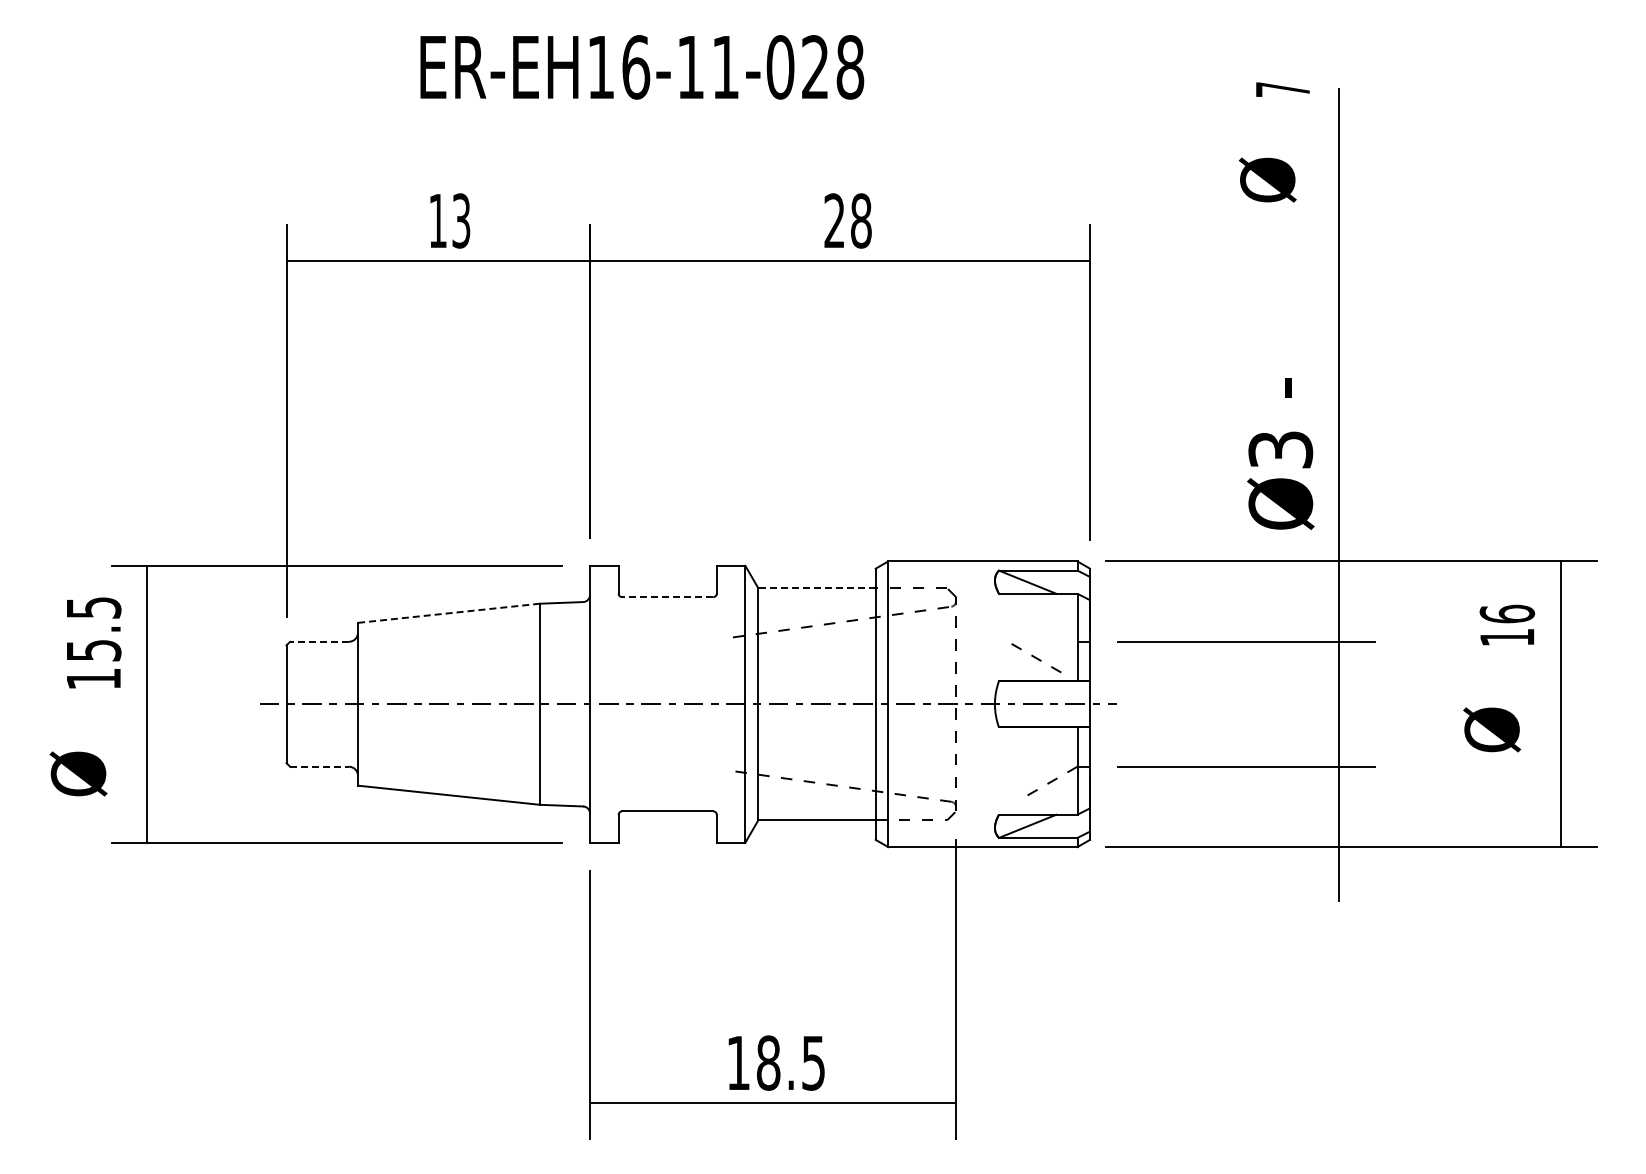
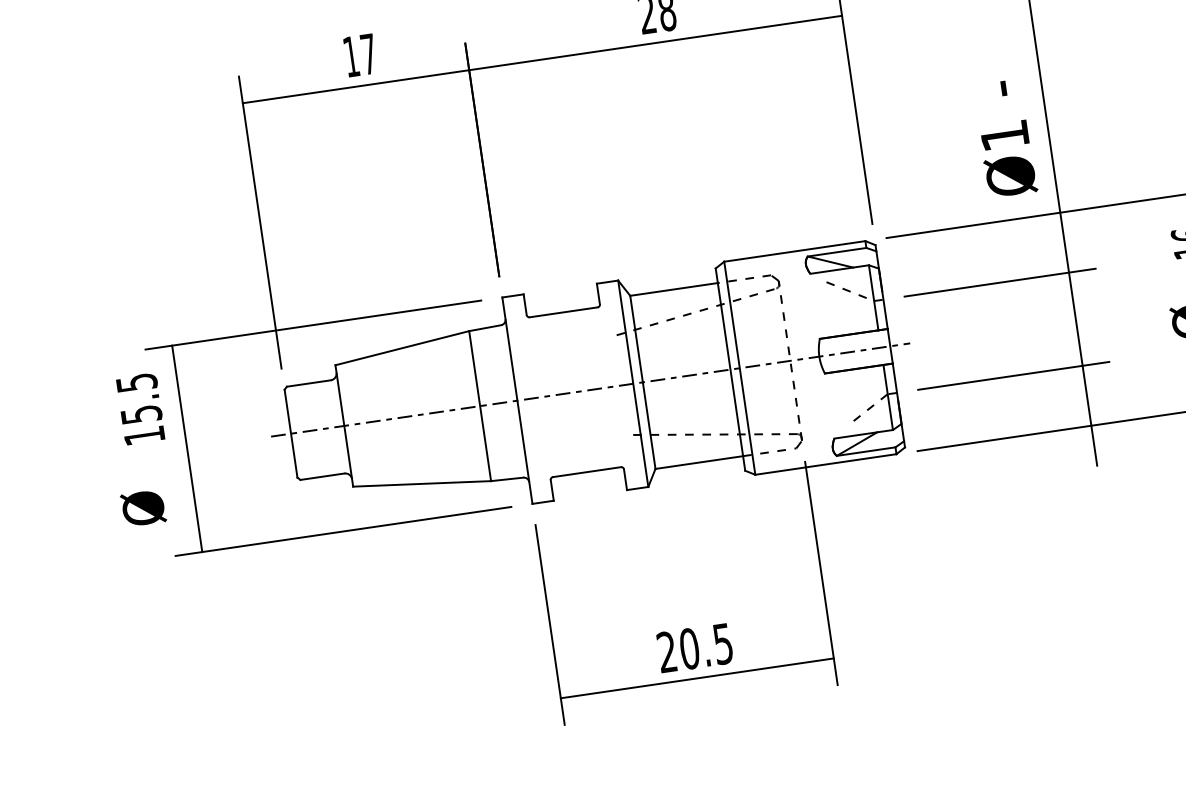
text: (461, 220) -> (368, 53), 13 -> 17
text: (1280, 449) -> (1004, 135), Ø3 -> Ø1
line: (817, 588) -> (674, 289), dashed -> solid
line: (667, 597) -> (563, 312), dashed -> solid
line: (449, 613) -> (402, 348), dashed -> solid
line: (319, 641) -> (308, 383), dashed -> solid
line: (1036, 658) -> (846, 290), moved
line: (320, 766) -> (323, 476), dashed -> solid
text: (753, 1062) -> (678, 650), 18.5 -> 20.5

